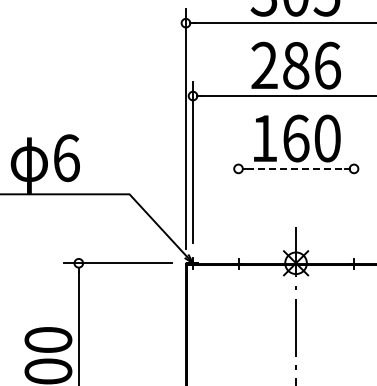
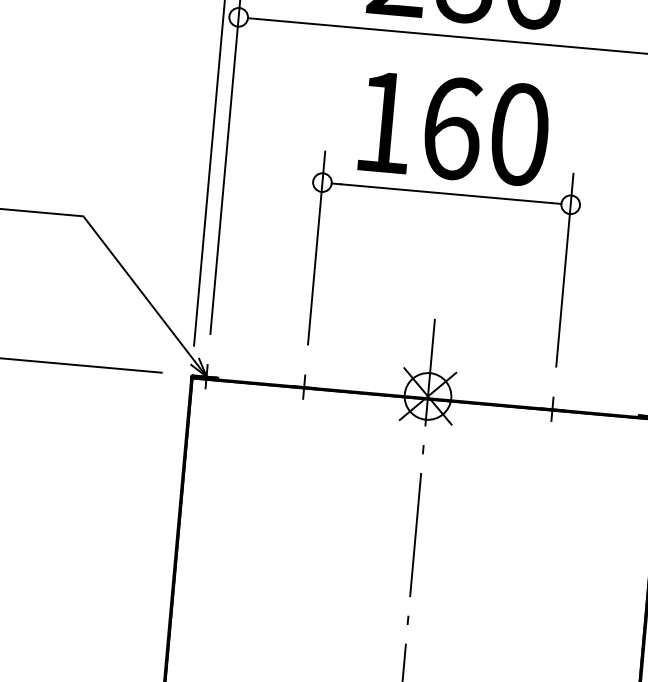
line: (296, 168) -> (447, 192), dashed -> solid
line: (238, 199) -> (316, 248), added
line: (354, 199) -> (565, 270), added

